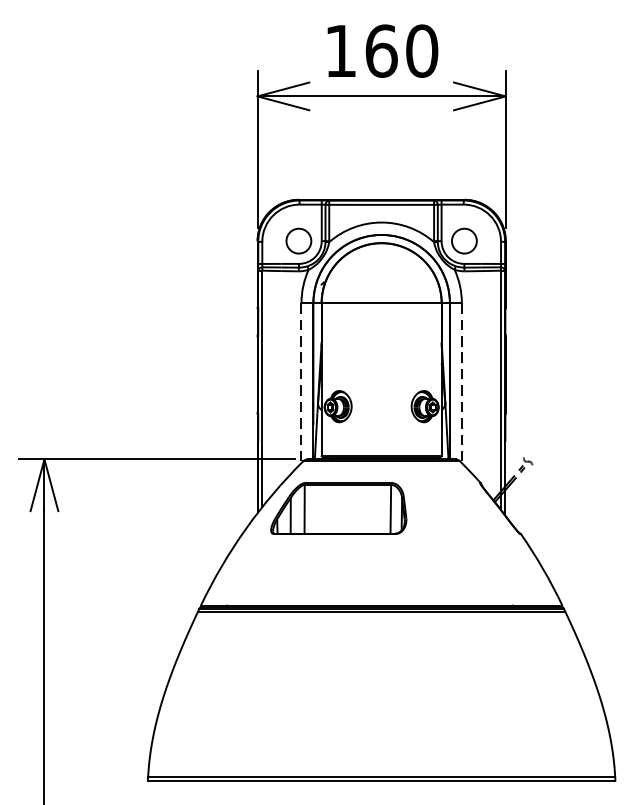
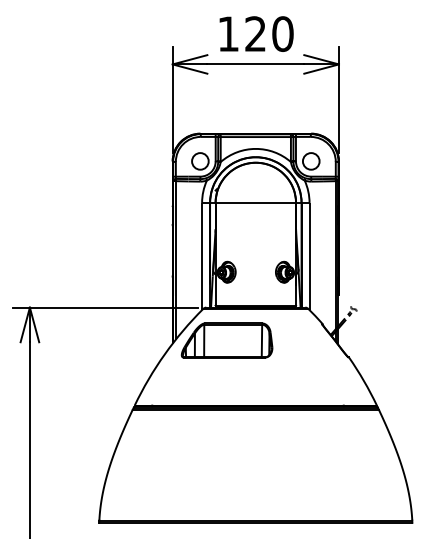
text: (381, 50) -> (255, 33), 160 -> 120
line: (302, 383) -> (202, 256), dashed -> solid
line: (461, 383) -> (309, 256), dashed -> solid

